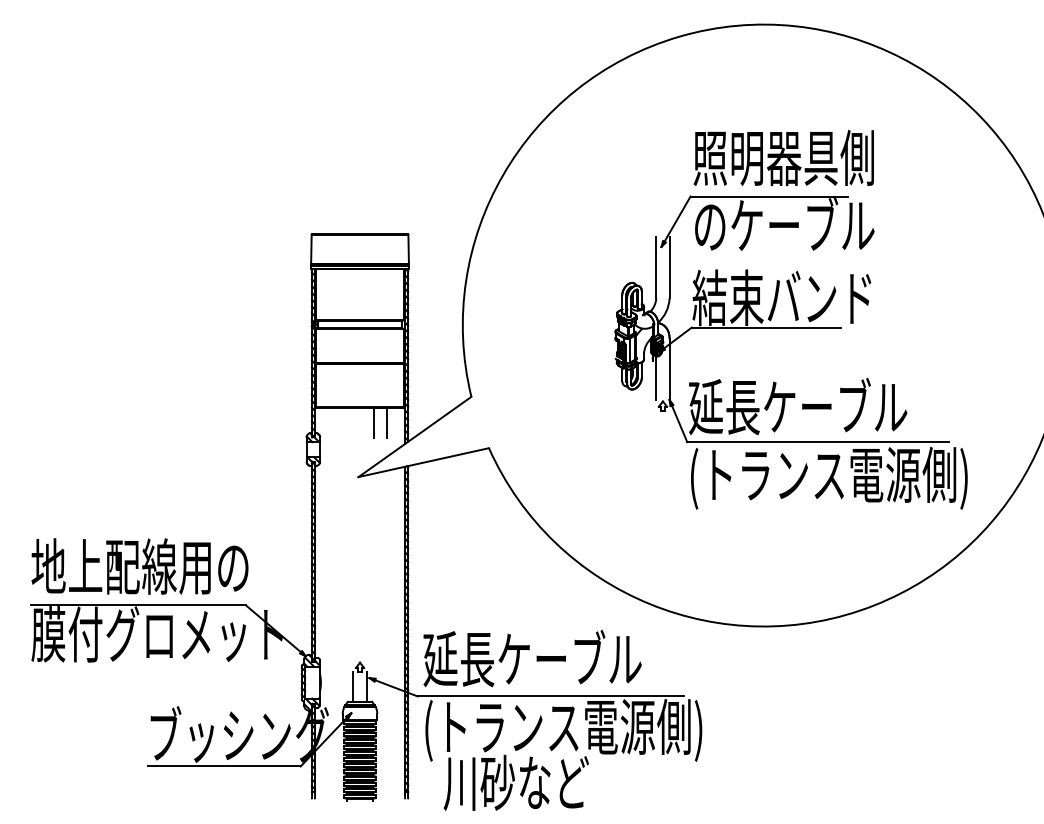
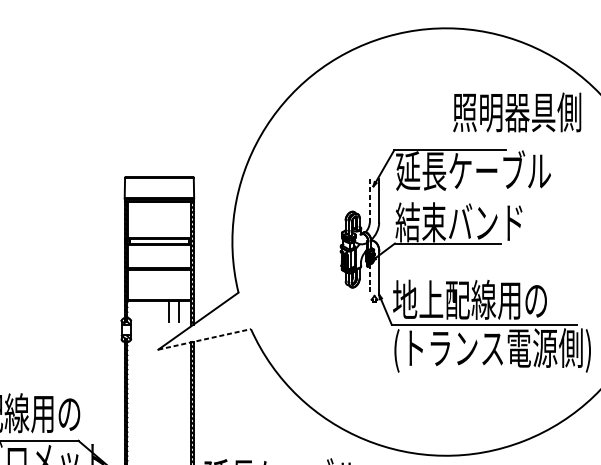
text: (783, 157) -> (516, 112), moved
text: (802, 224) -> (473, 170), のケーブル -> 延長ケーブル
line: (656, 267) -> (369, 200), solid -> dashed
line: (656, 378) -> (369, 279), solid -> dashed
text: (798, 406) -> (470, 299), 延長ケーブル -> 地上配線用の
line: (423, 462) -> (204, 339), solid -> dashed

